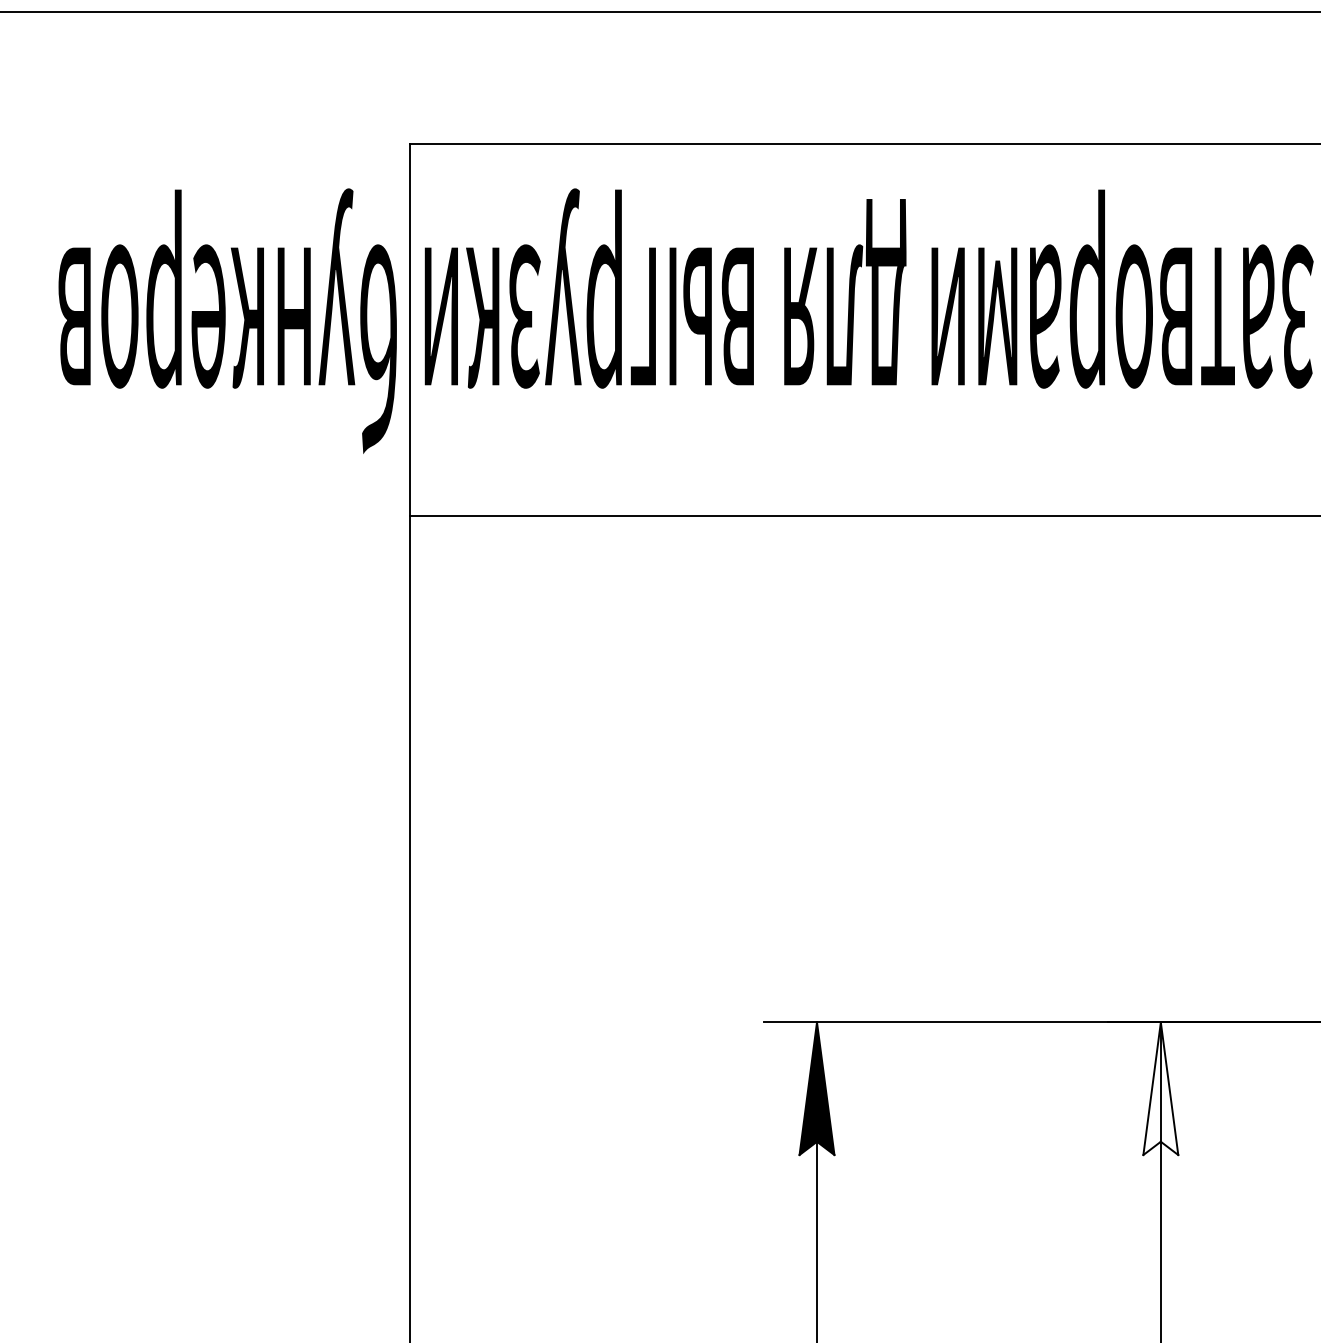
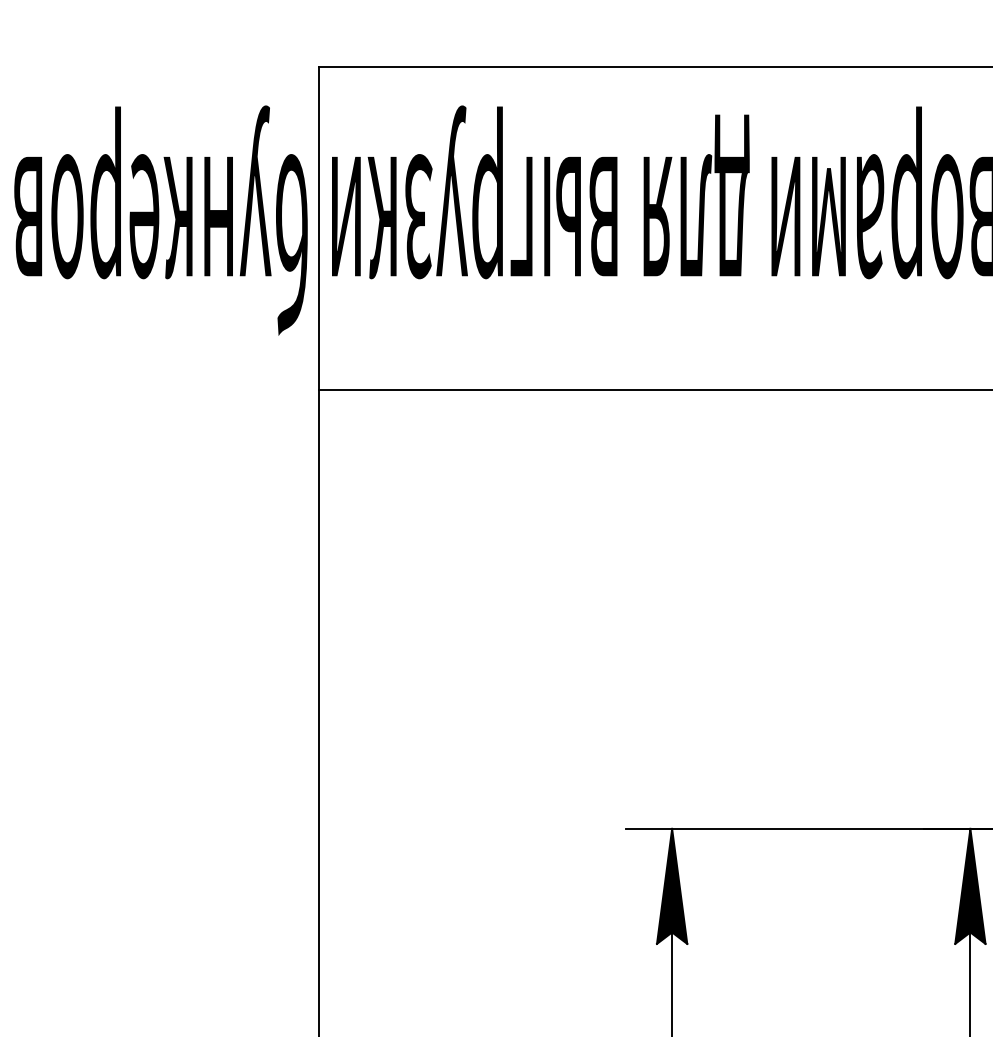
fill: (1160, 1088) -> (970, 886), added

